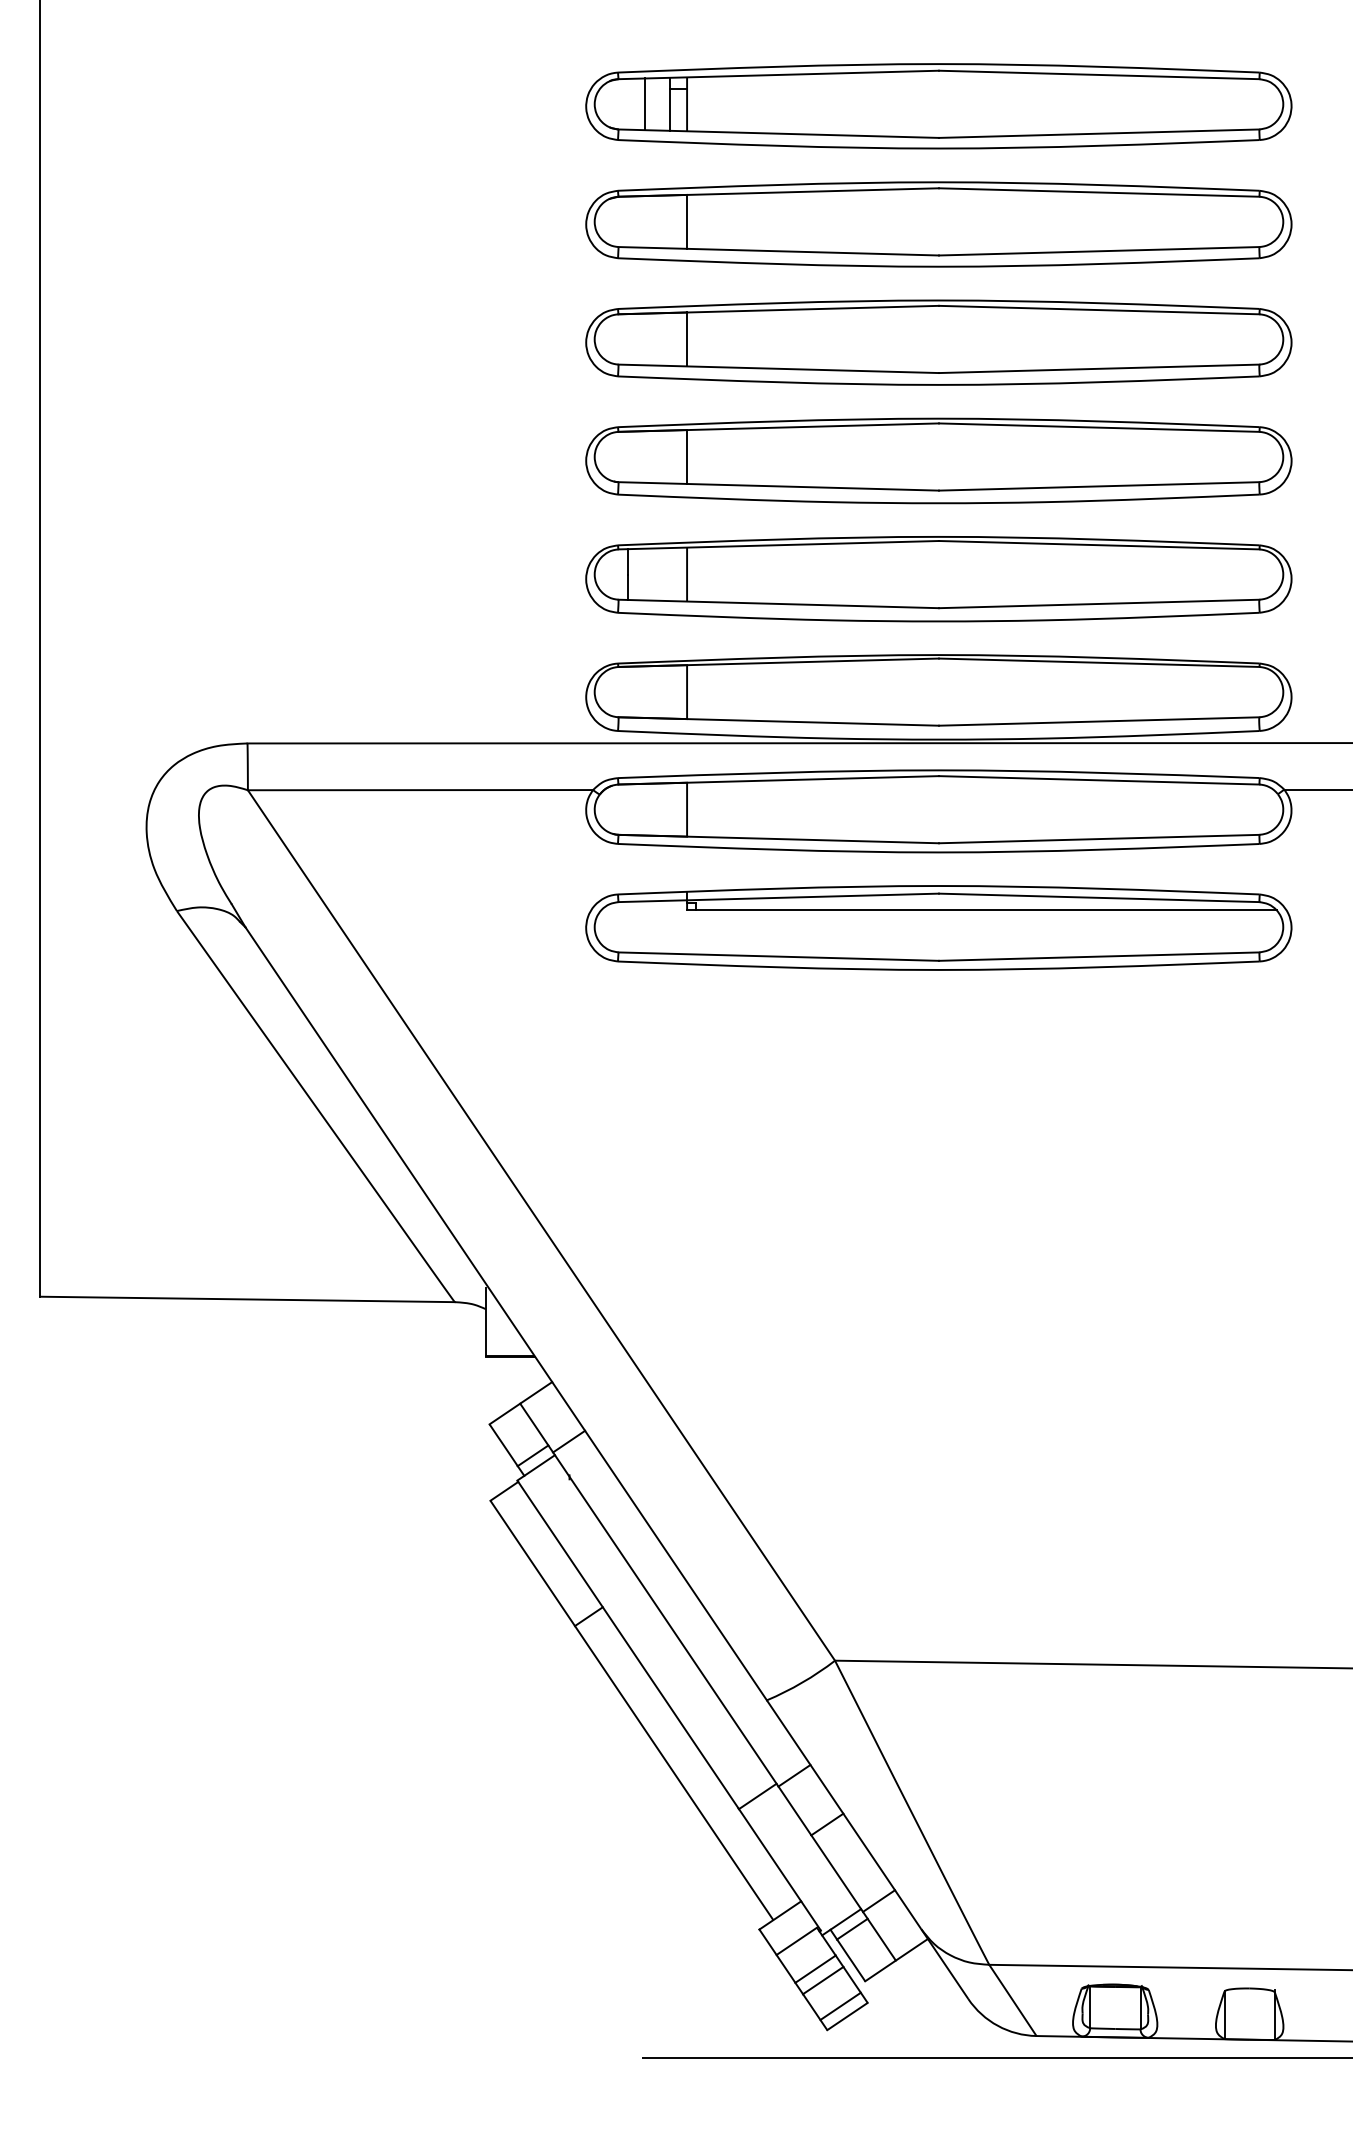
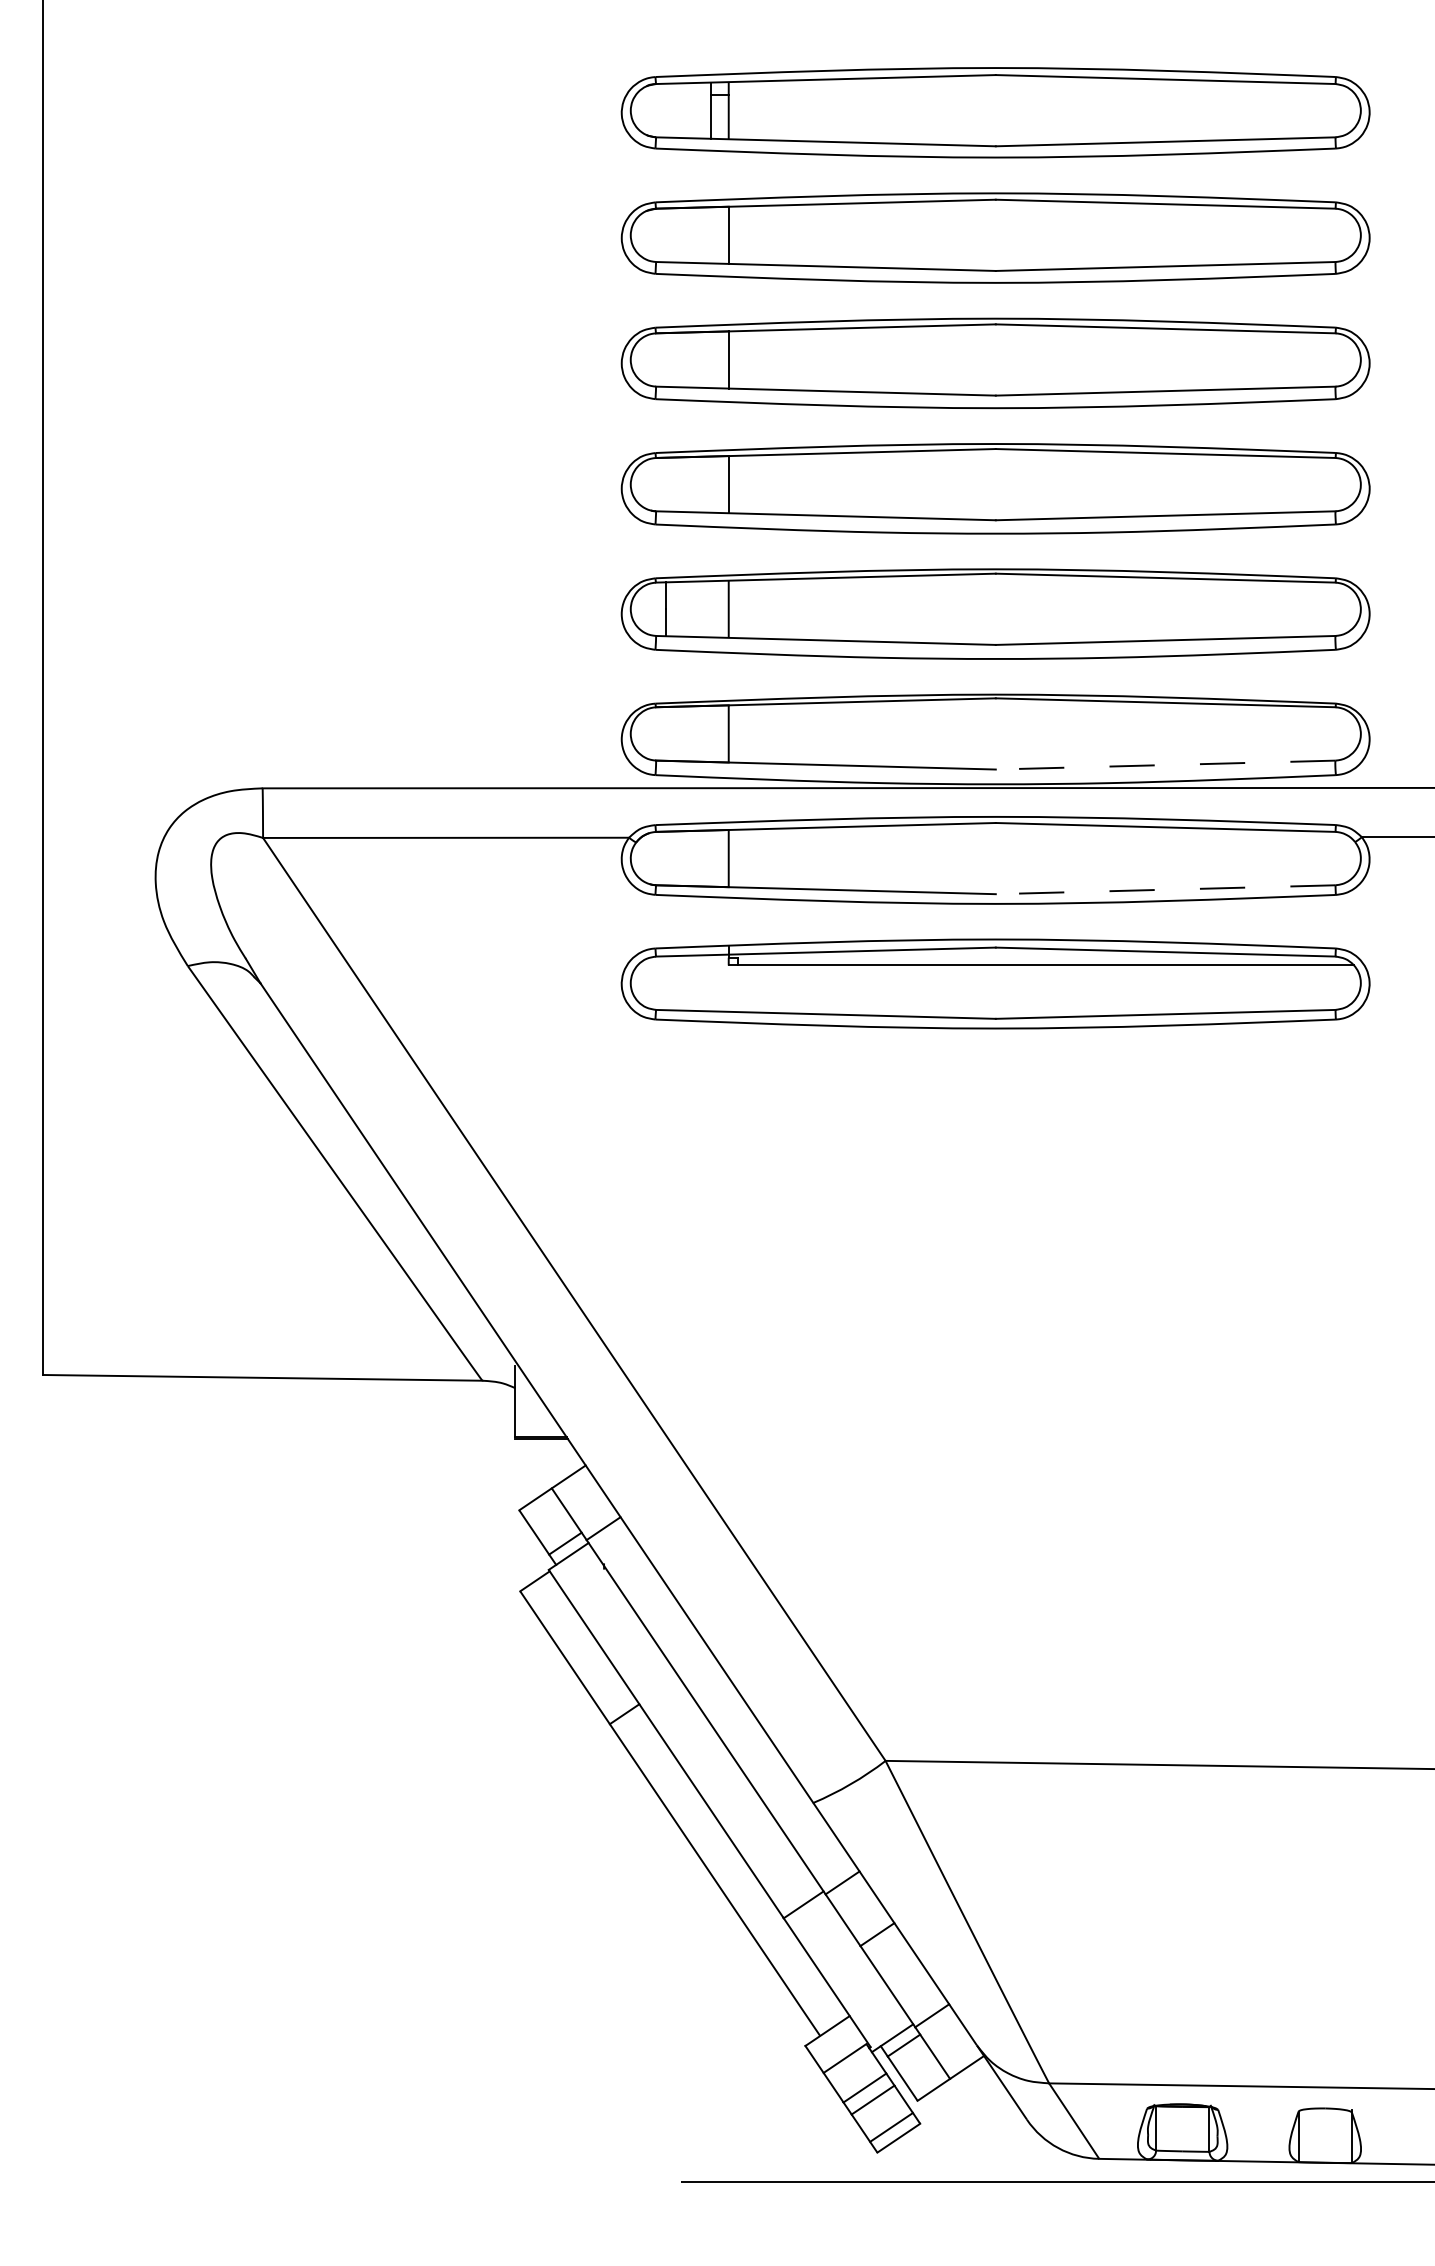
line: (645, 104) -> (684, 110), removed
line: (1098, 721) -> (1164, 765), solid -> dashed
line: (1098, 839) -> (1164, 890), solid -> dashed

